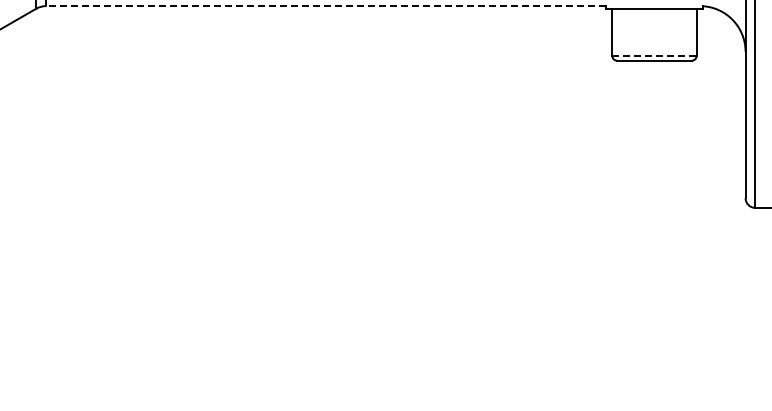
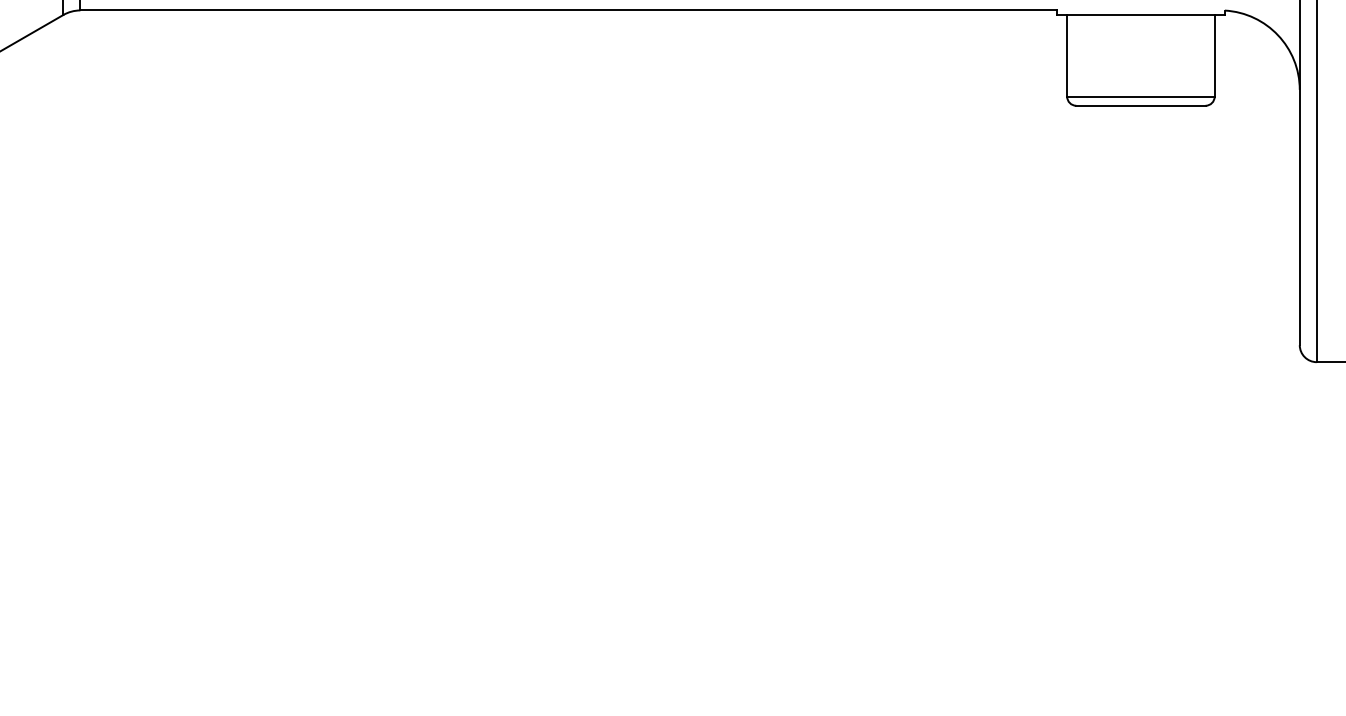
line: (325, 6) -> (567, 11), dashed -> solid
line: (654, 55) -> (1141, 96), dashed -> solid

